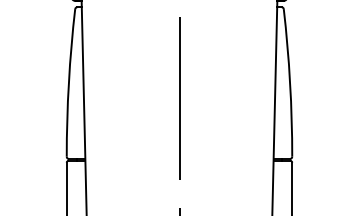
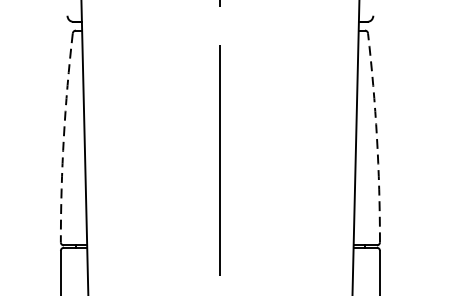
arc: (68, 82) -> (63, 137), solid -> dashed
arc: (290, 82) -> (377, 137), solid -> dashed

